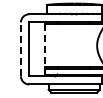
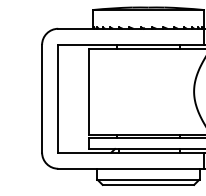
line: (44, 45) -> (89, 91), dashed -> solid
line: (20, 49) -> (41, 98), dashed -> solid

